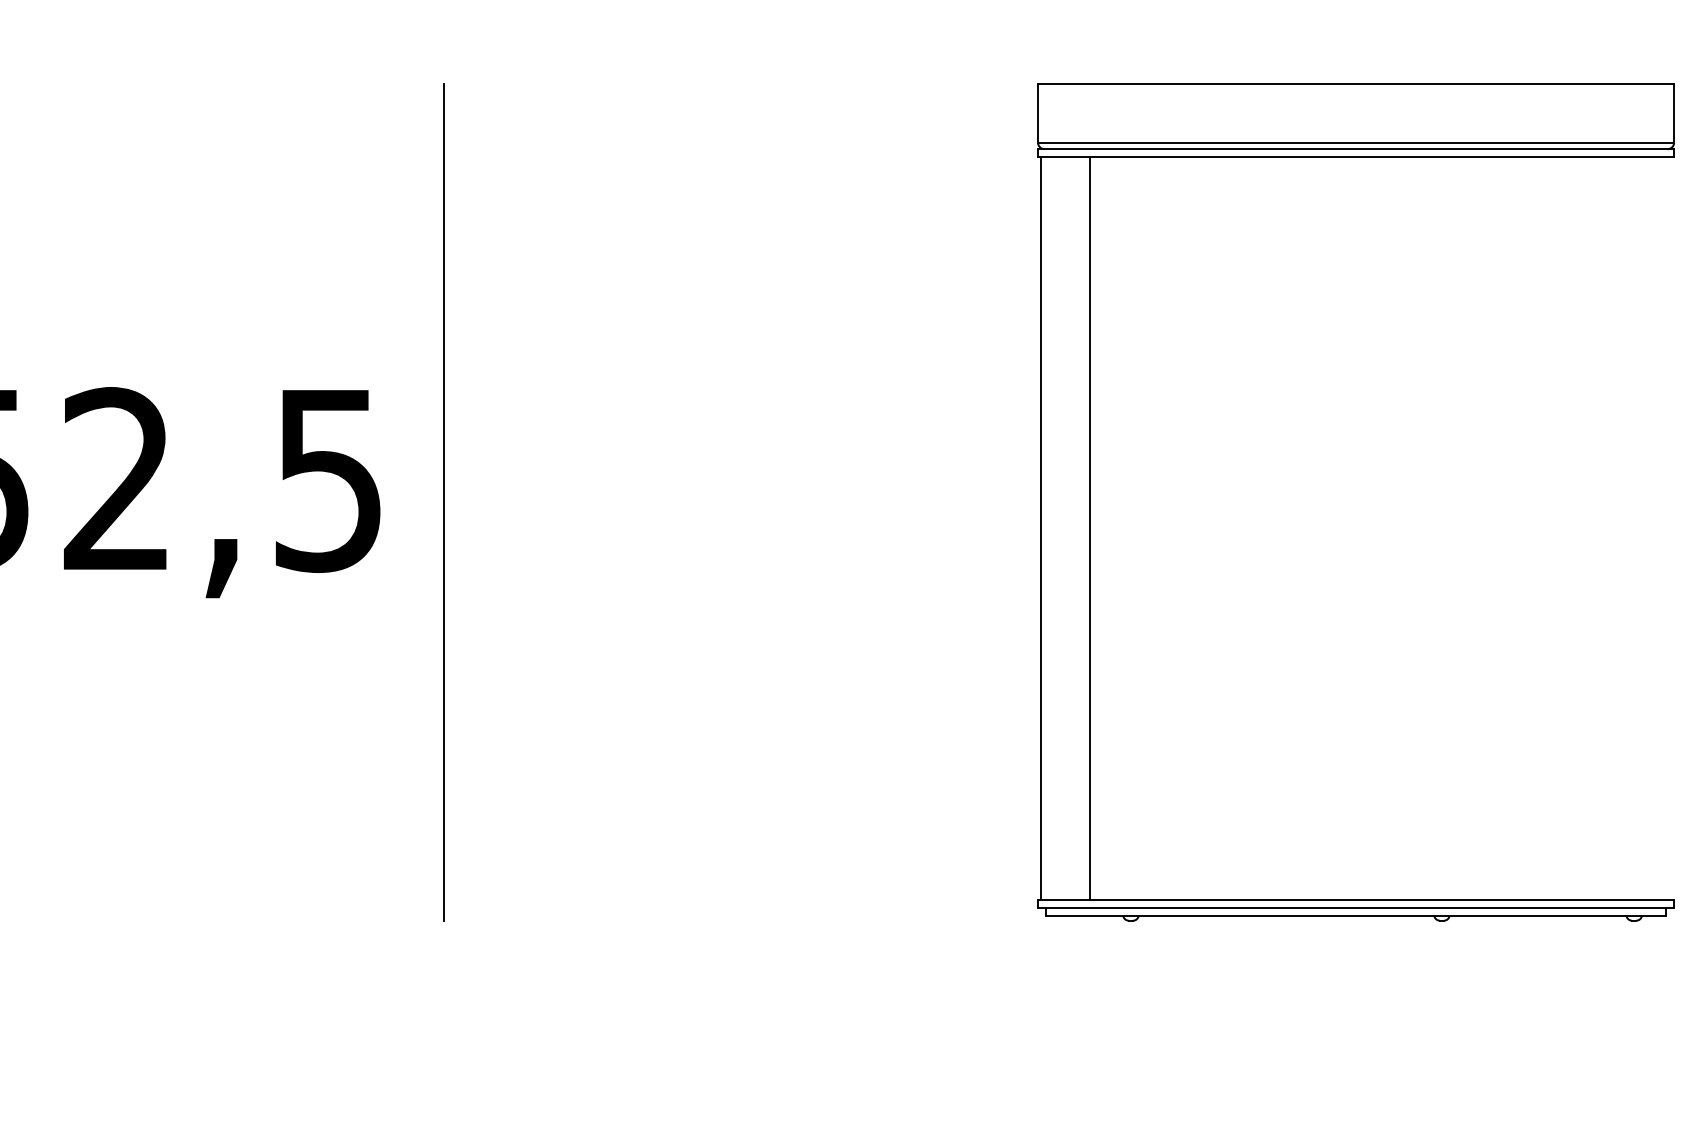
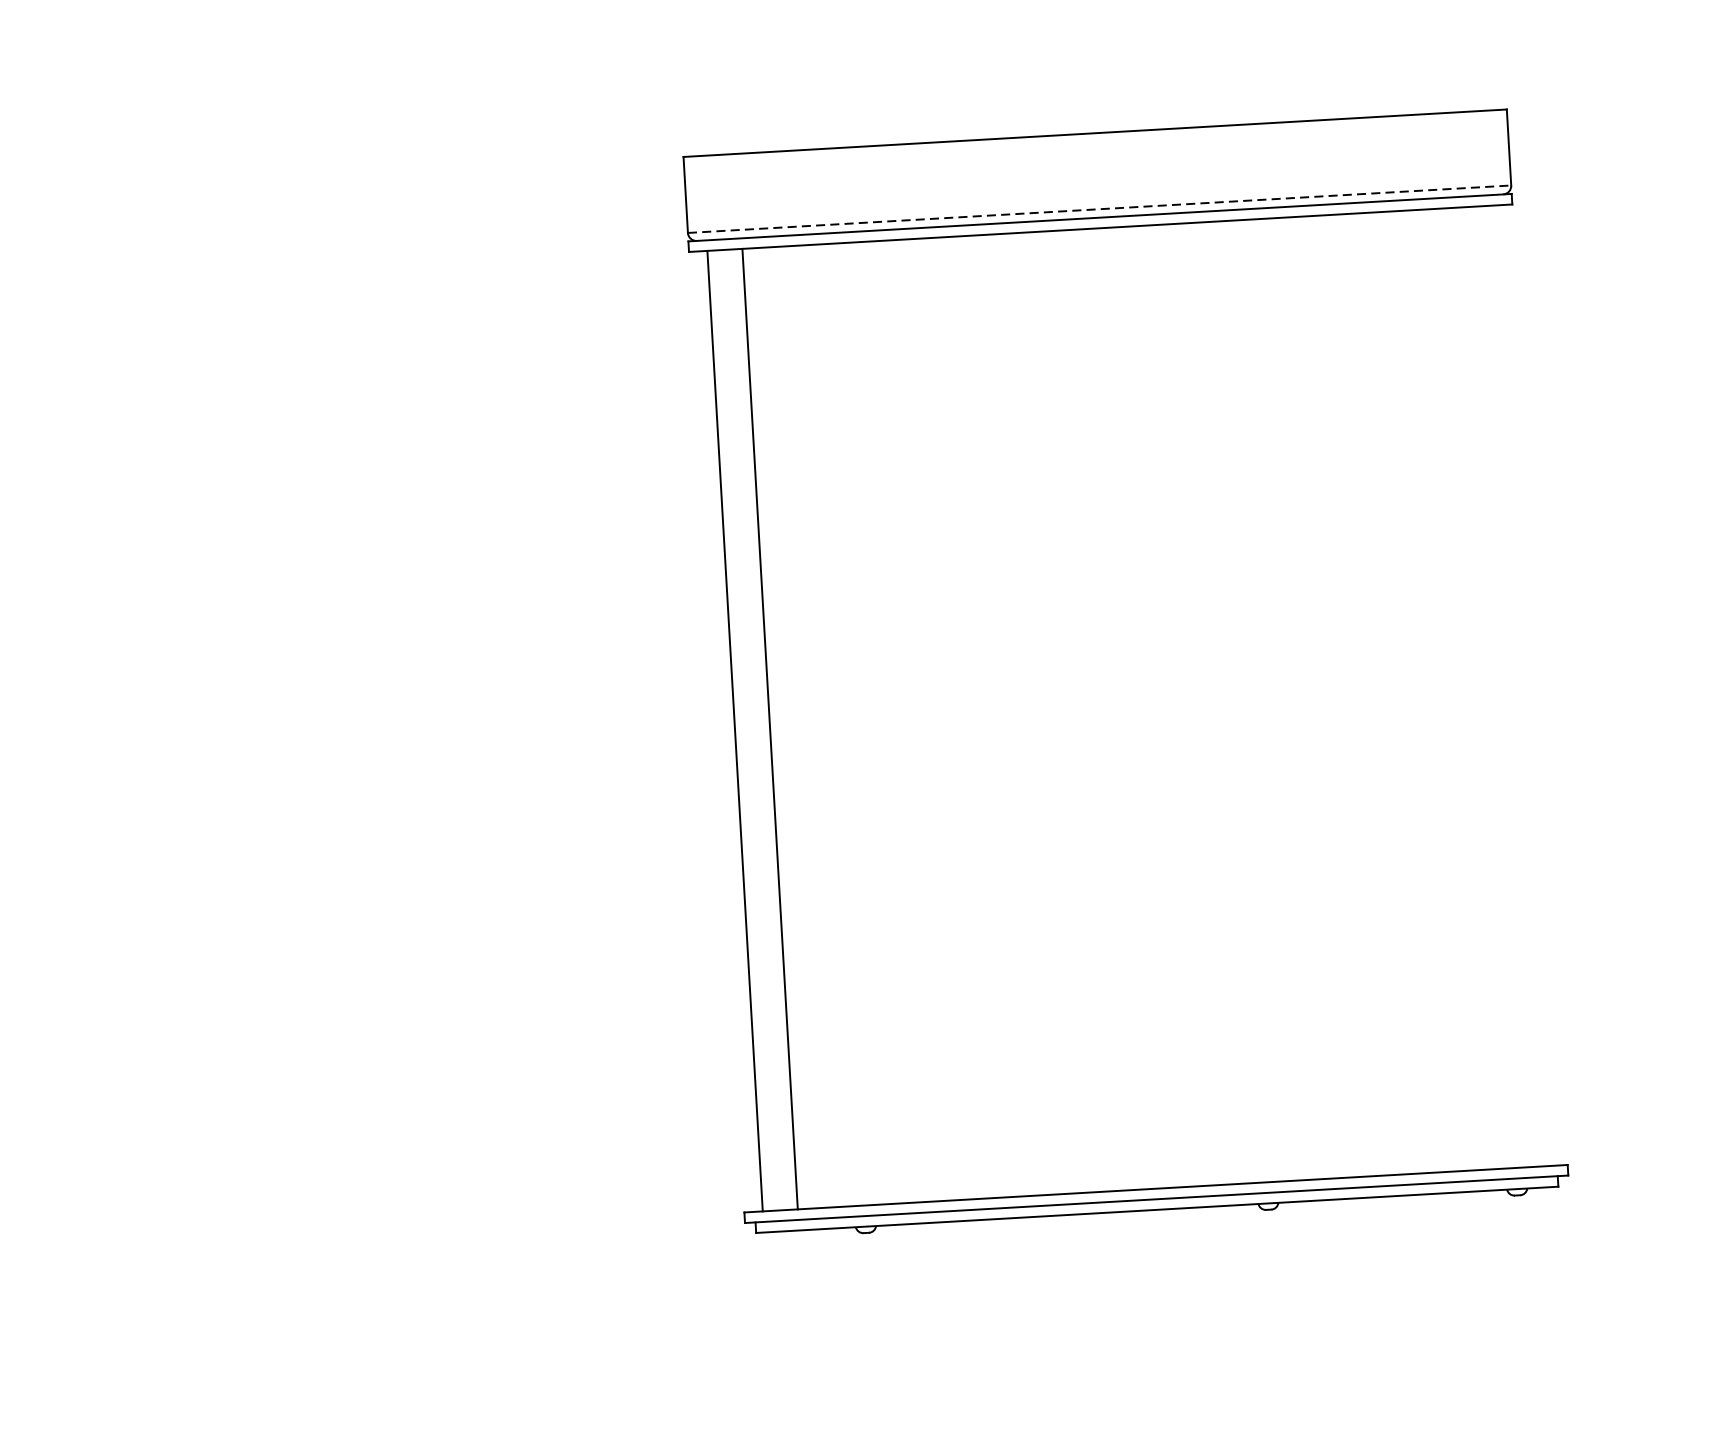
line: (1356, 142) -> (1100, 209), solid -> dashed
line: (1041, 528) -> (770, 729), moved
line: (1090, 528) -> (735, 731), moved

